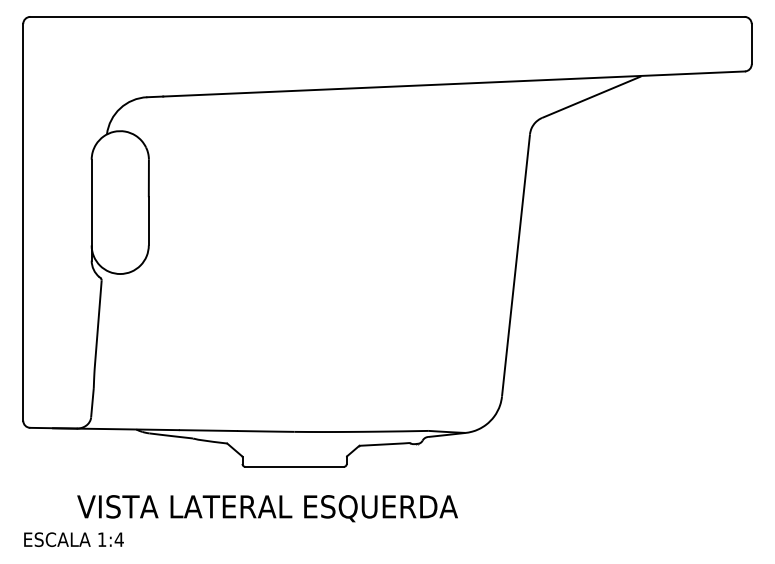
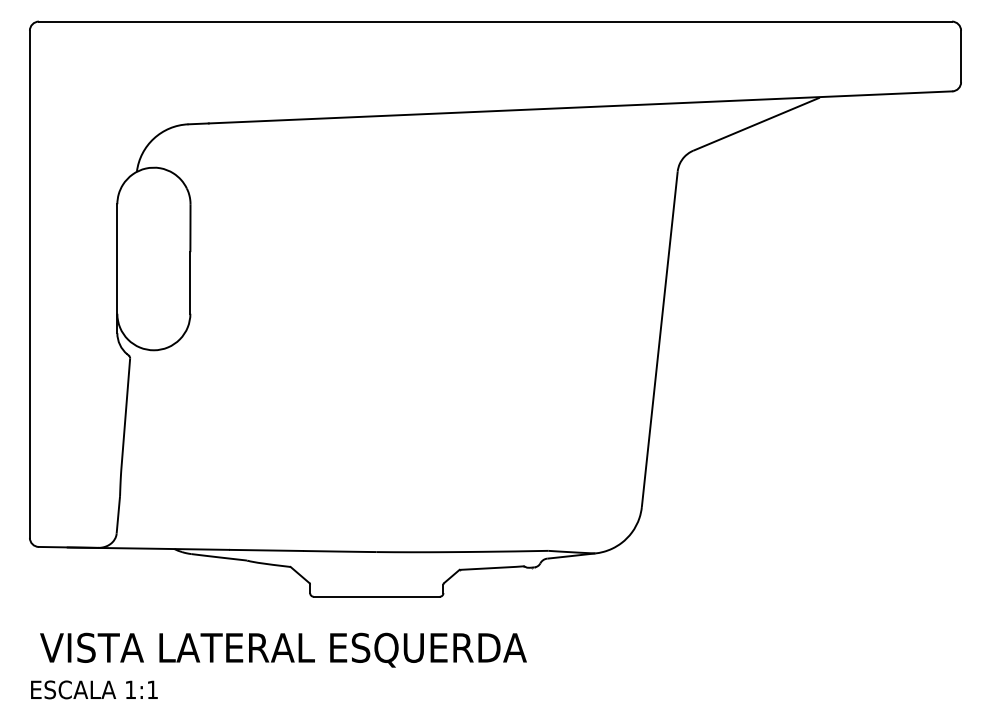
text: (267, 508) -> (283, 650), moved
text: (118, 539) -> (151, 689), 1:4 -> 1:1

